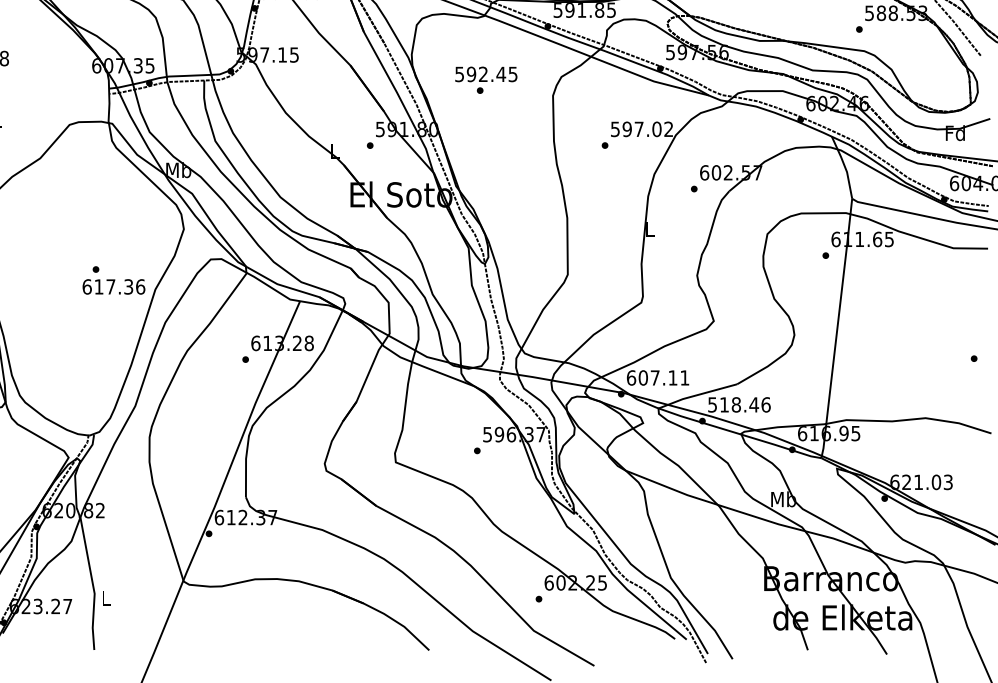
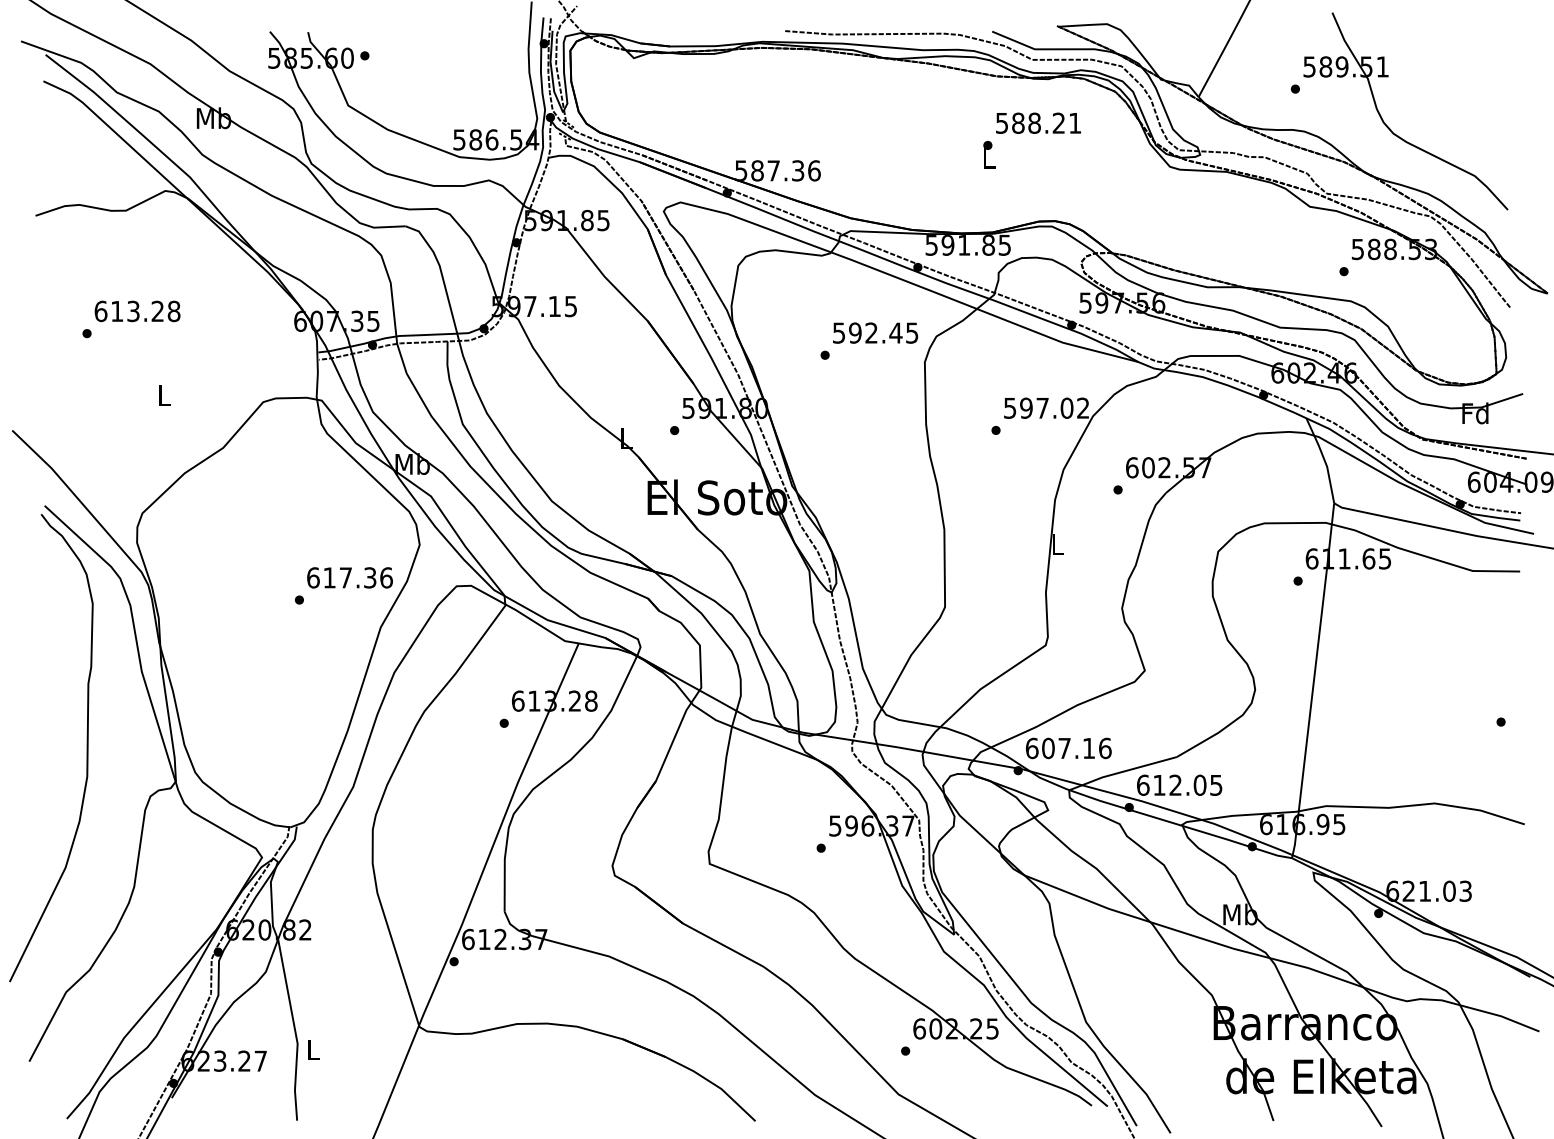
text: (486, 73) -> (875, 332), moved
text: (113, 286) -> (349, 577), moved
text: (685, 378) -> (1105, 748), 607.11 -> 607.16
text: (739, 404) -> (1179, 784), 518.46 -> 612.05

